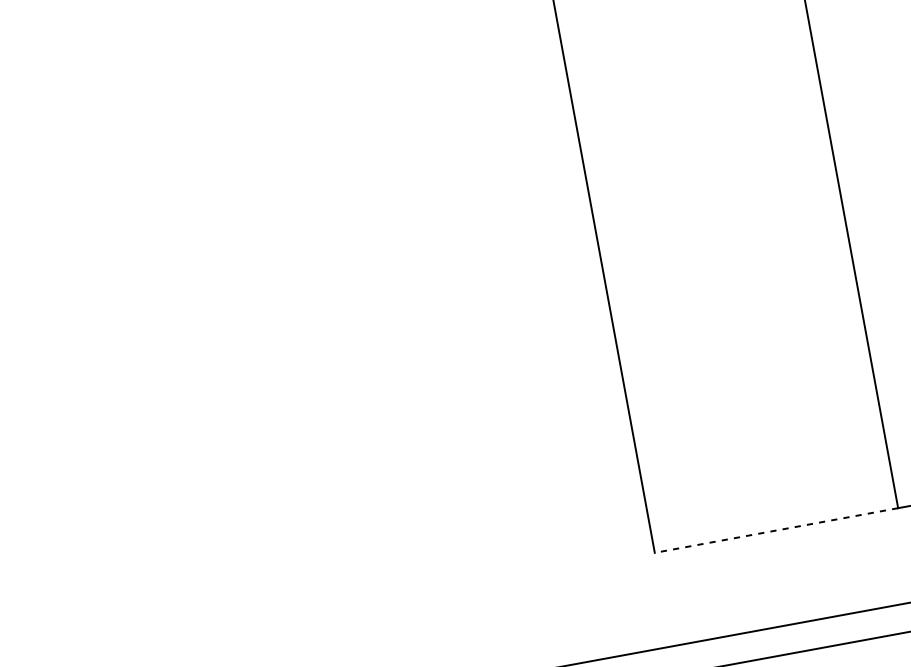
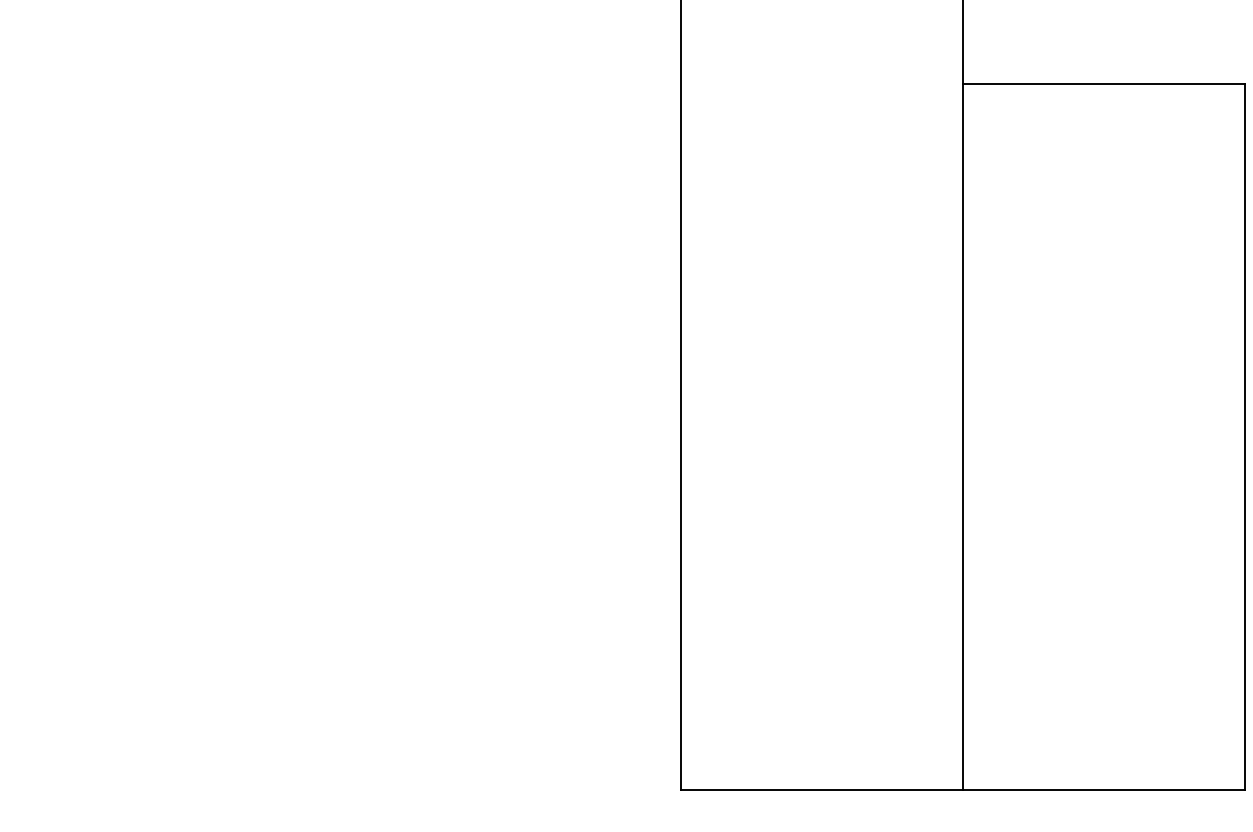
line: (776, 530) -> (821, 790), dashed -> solid

